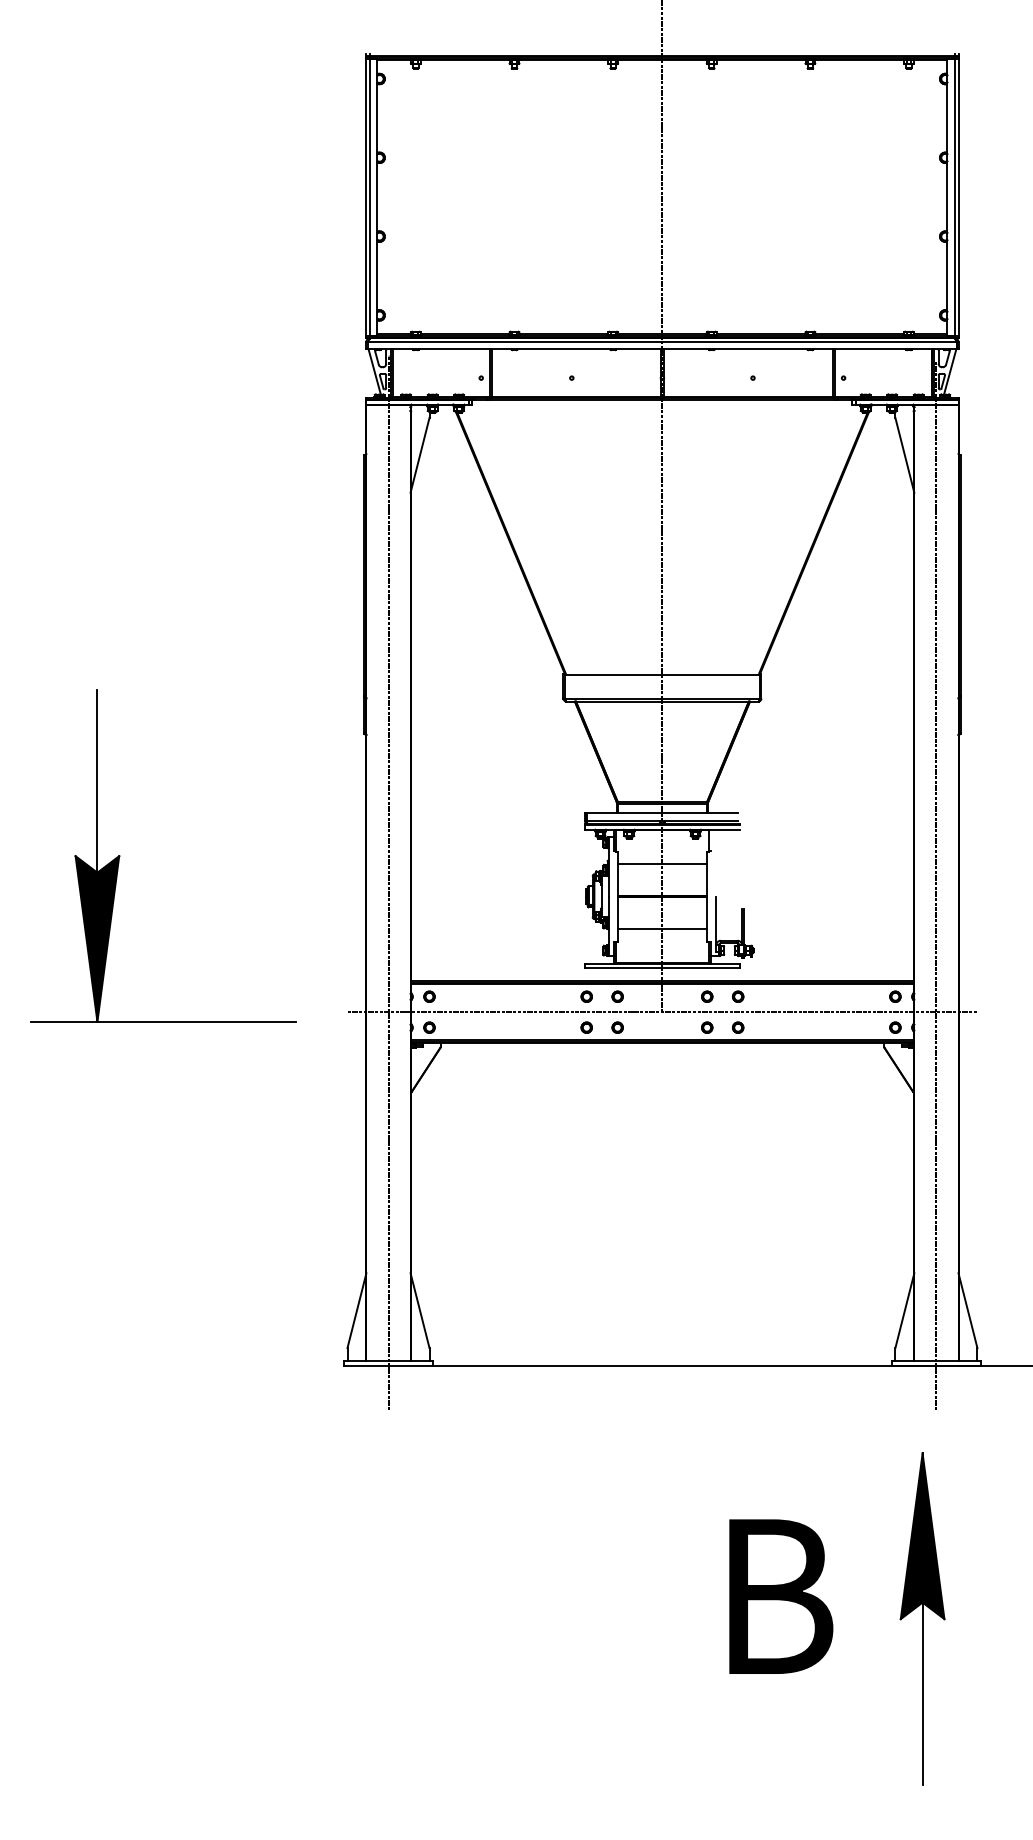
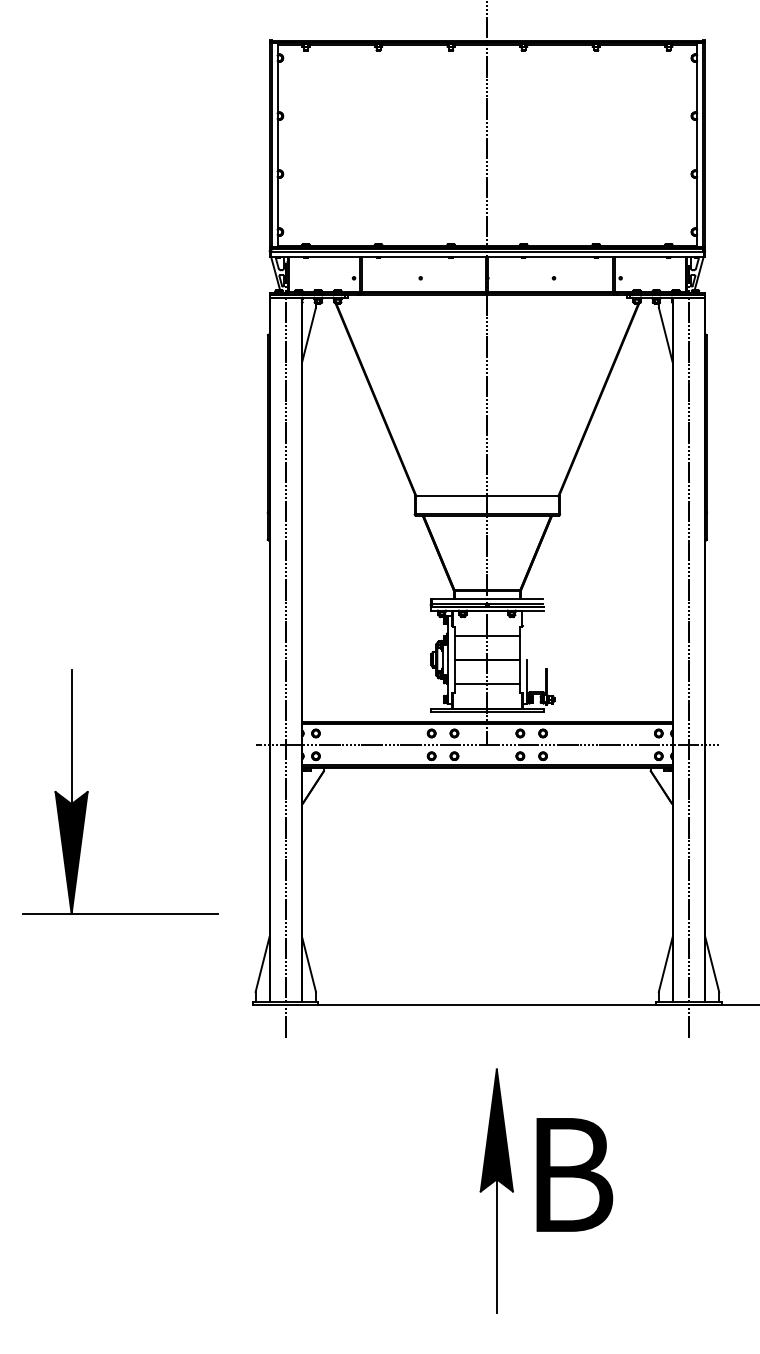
part: (120, 855) -> (88, 791), moved
part: (922, 1617) -> (496, 1190), moved

